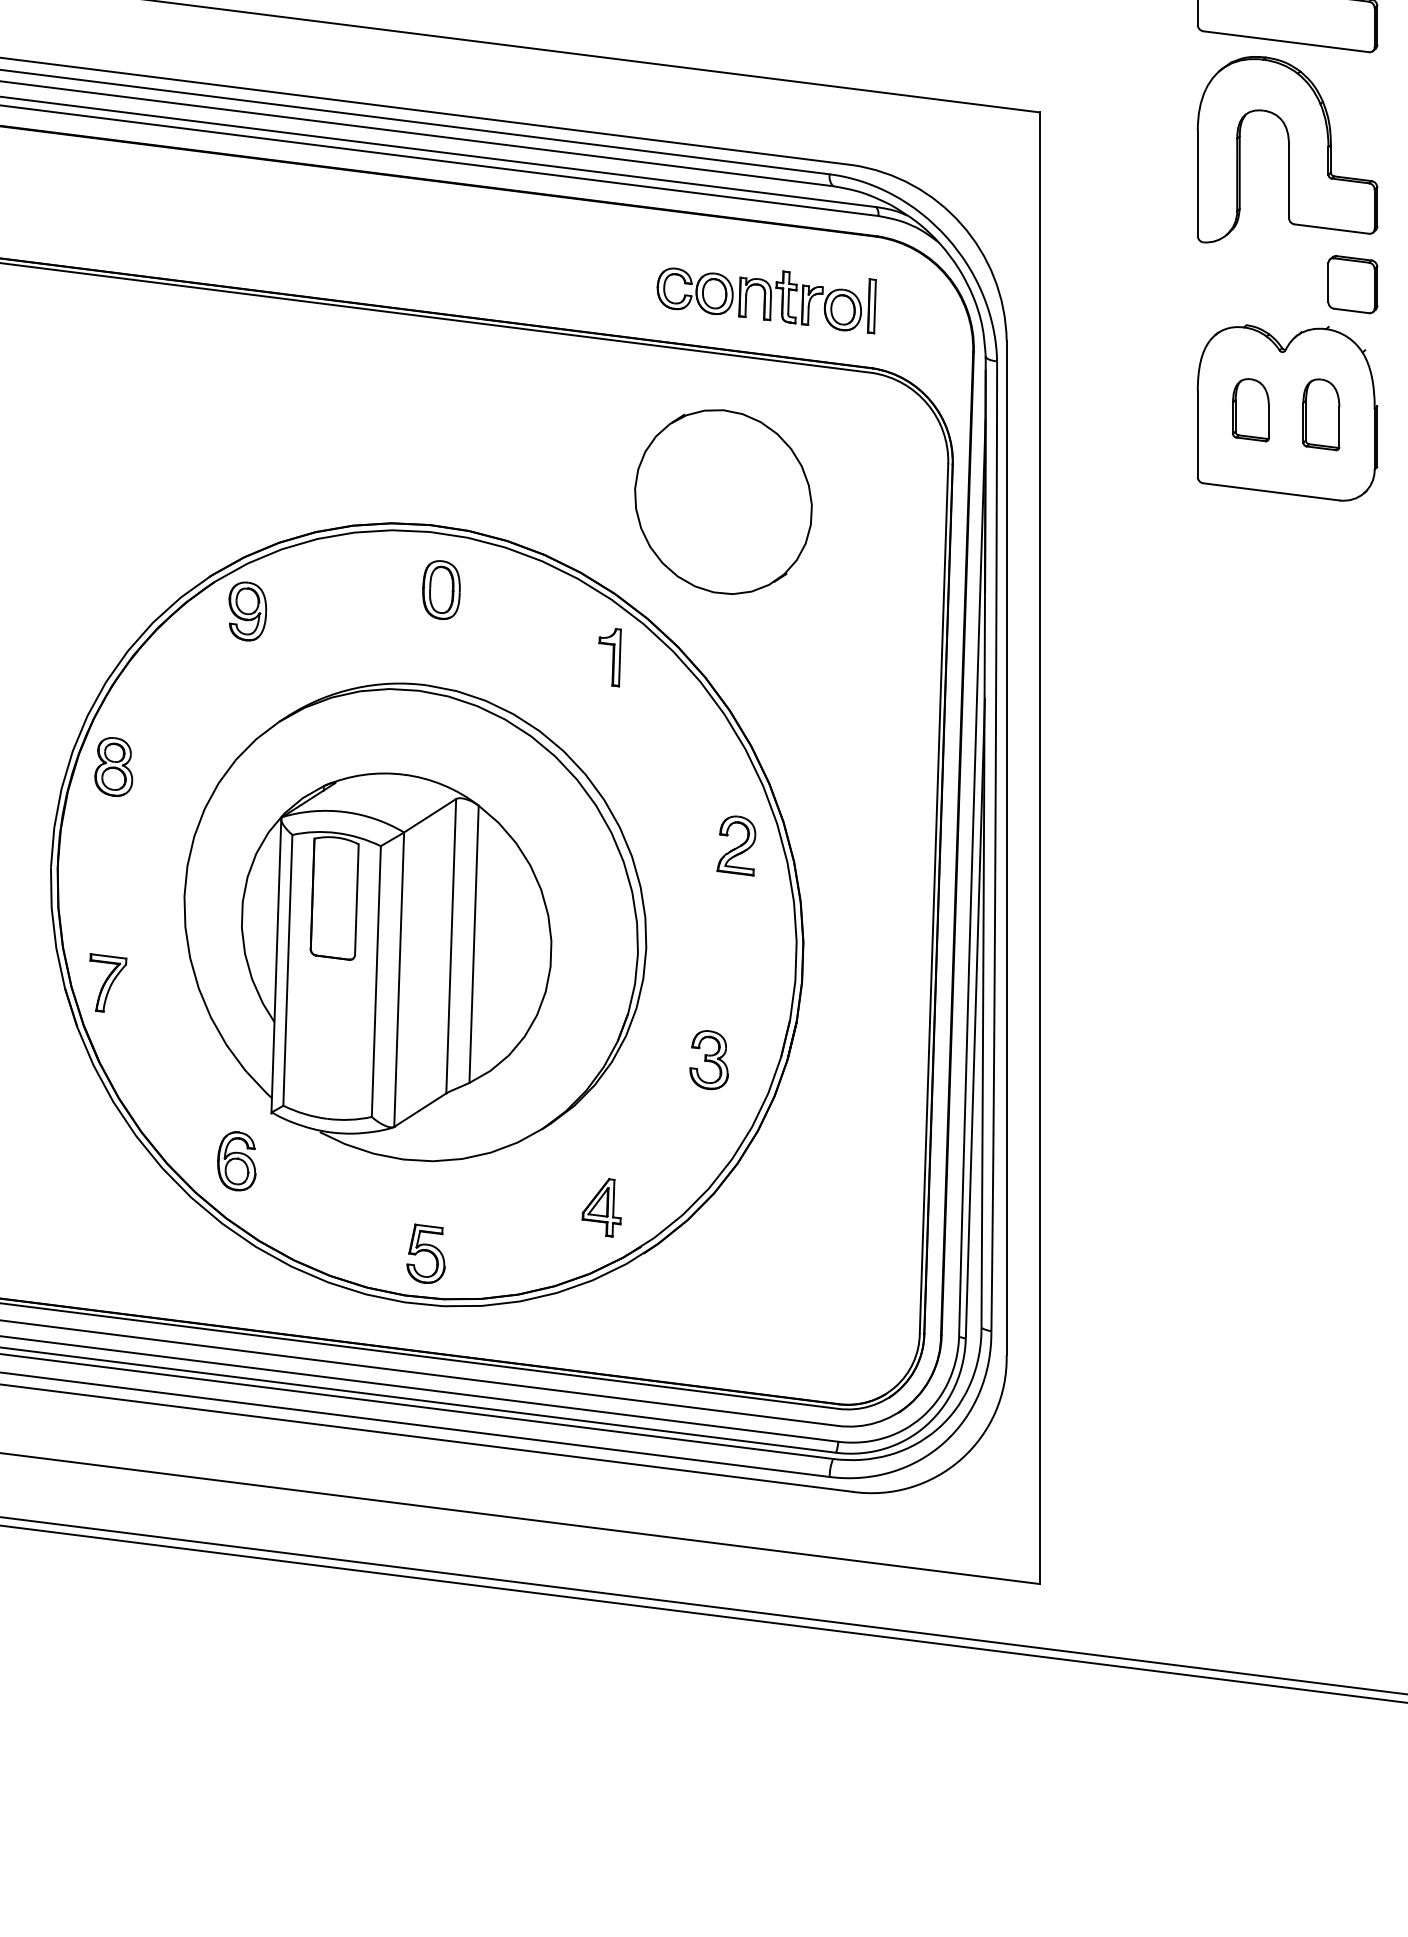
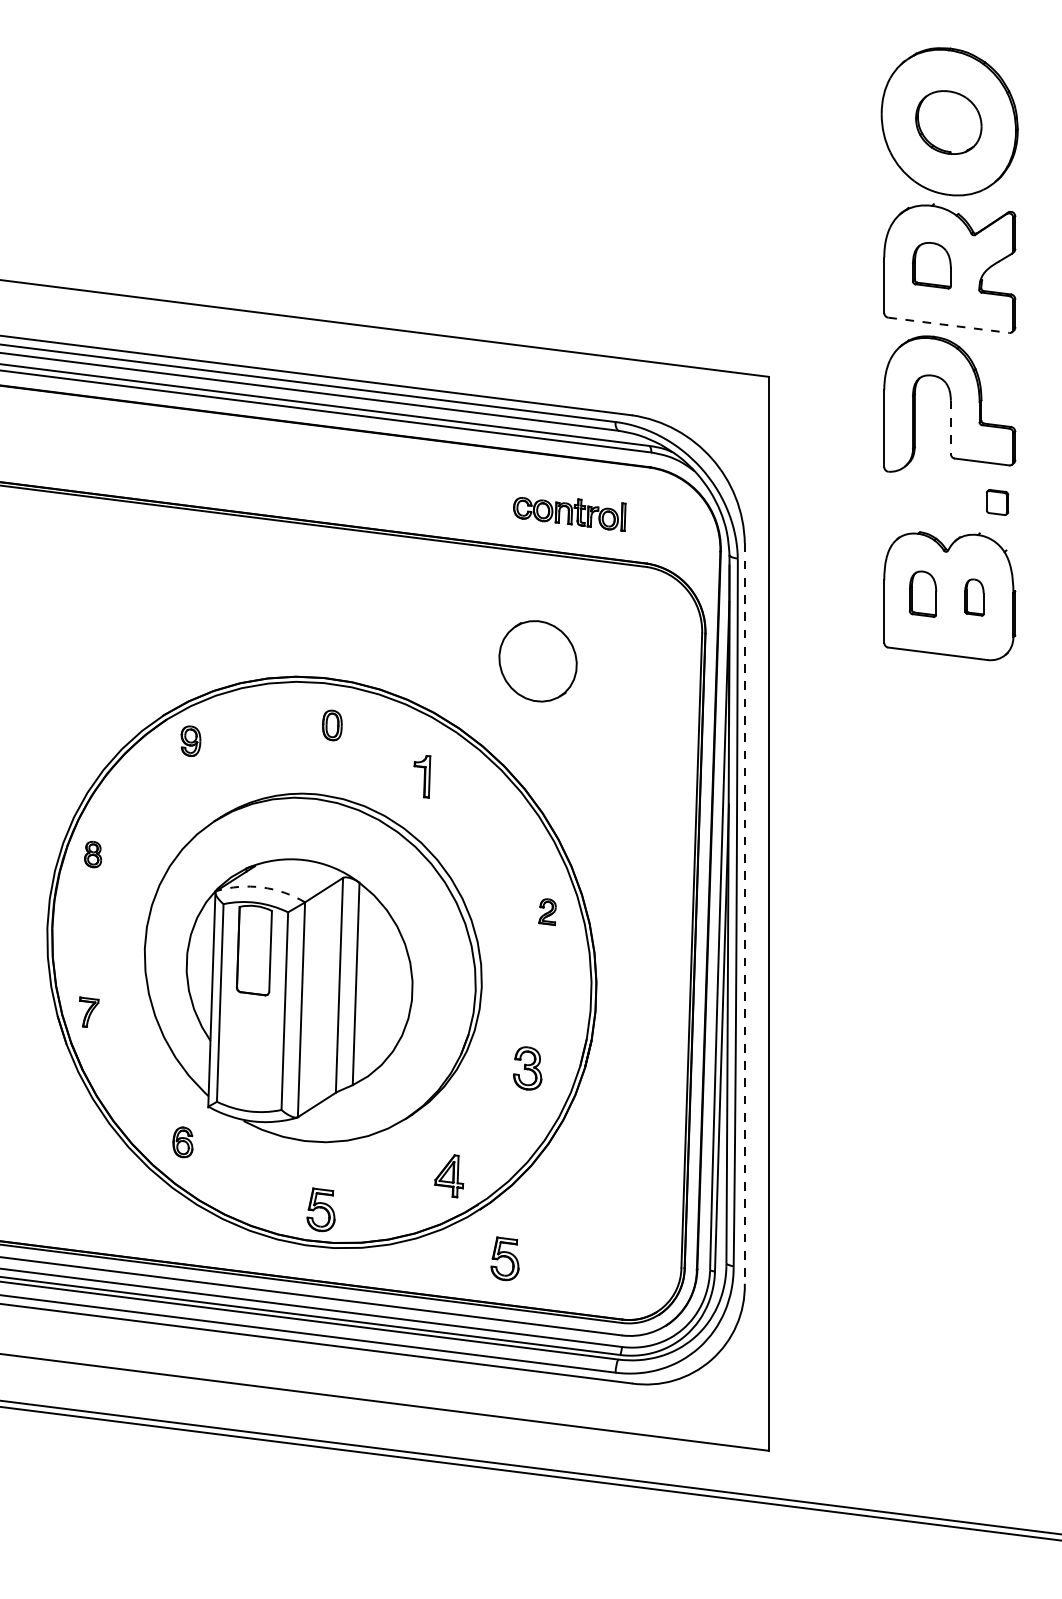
line: (1285, 42) -> (948, 325), solid -> dashed
line: (1288, 181) -> (950, 427), solid -> dashed
part: (1352, 284) -> (997, 502), size x0.6
part: (766, 300) -> (569, 514), size x0.7
part: (1321, 414) -> (974, 597), size x0.7
part: (722, 502) -> (537, 661), size x0.6
part: (441, 590) -> (332, 725), size x0.7
part: (247, 612) -> (190, 741), size x0.7
part: (610, 657) -> (422, 776), moved
part: (112, 766) -> (92, 854), size x0.6
arc: (344, 812) -> (261, 887), solid -> dashed
part: (736, 845) -> (547, 911), size x0.6
line: (1006, 849) -> (744, 914), solid -> dashed
part: (108, 983) -> (89, 1012), size x0.7
part: (236, 1161) -> (182, 1142), size x0.7
part: (677, 1320) -> (504, 1258), added

